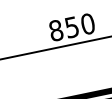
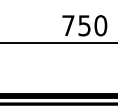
text: (56, 30) -> (68, 25), 850 -> 750

